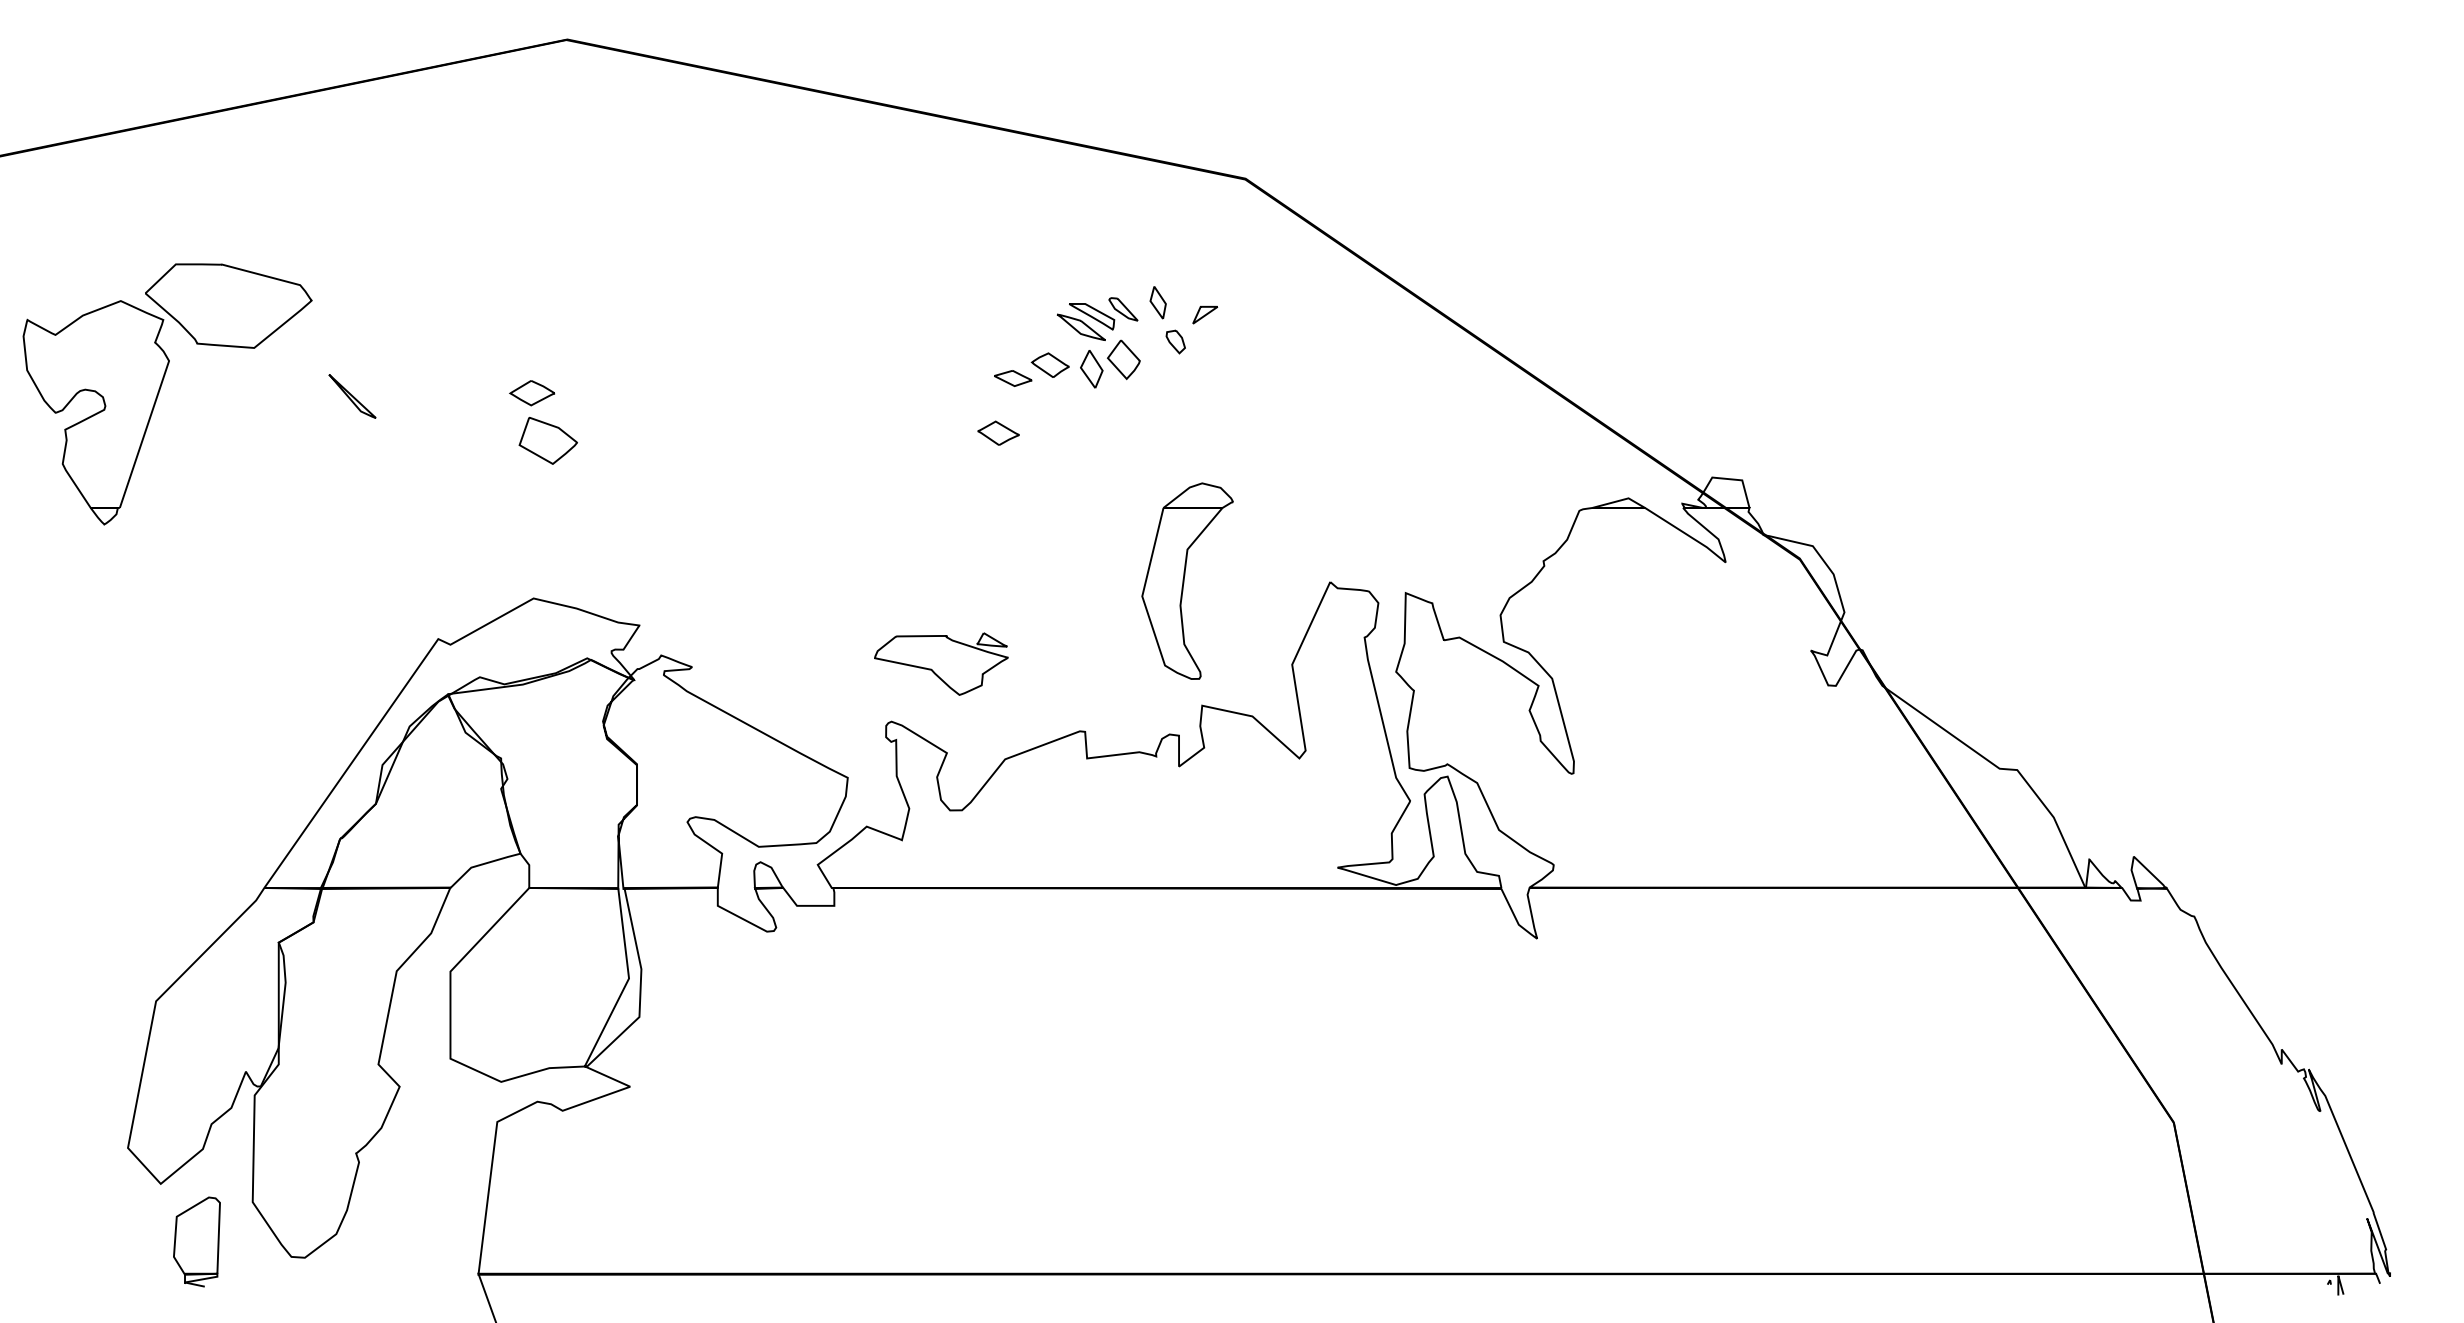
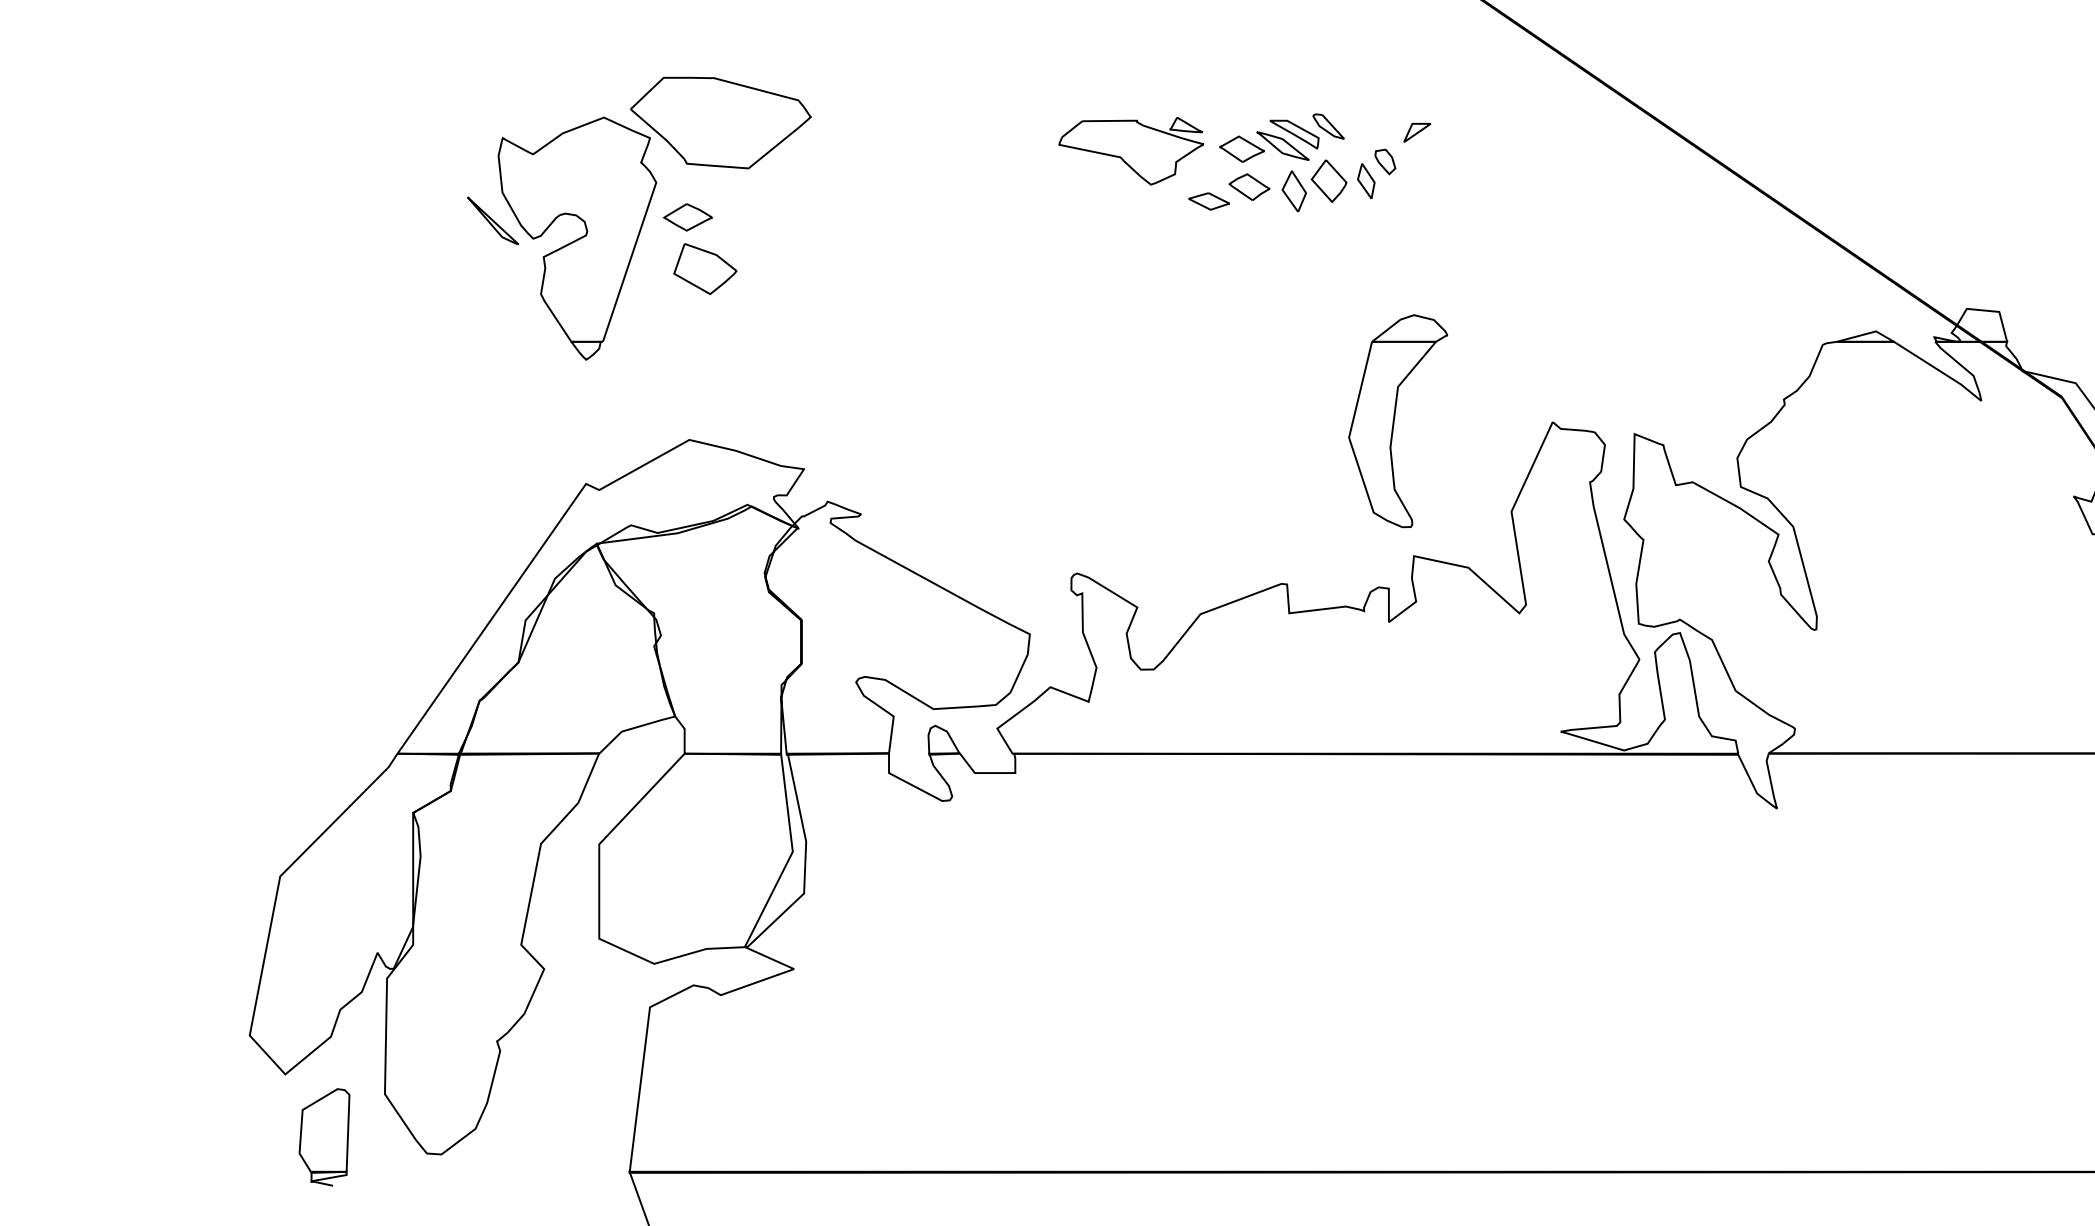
part: (1157, 302) -> (1365, 180), moved
part: (160, 390) -> (646, 214), moved
part: (998, 432) -> (1241, 148), moved
part: (941, 663) -> (1131, 150), moved

